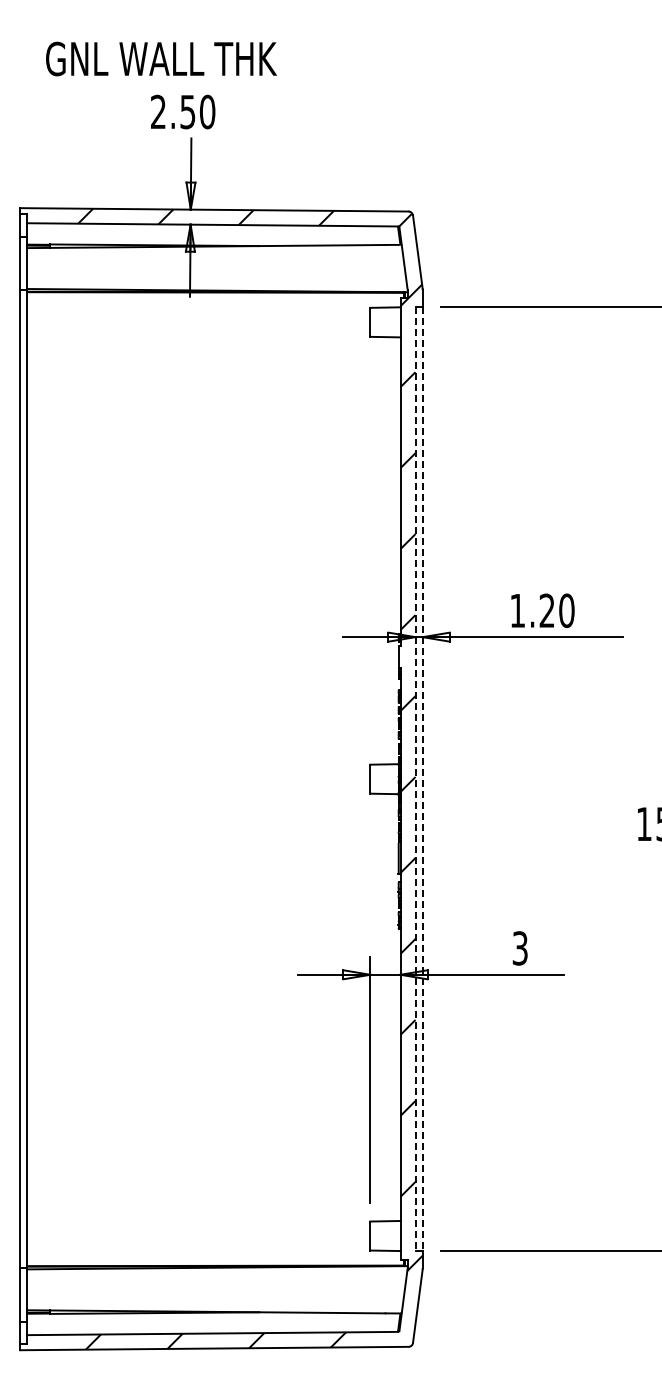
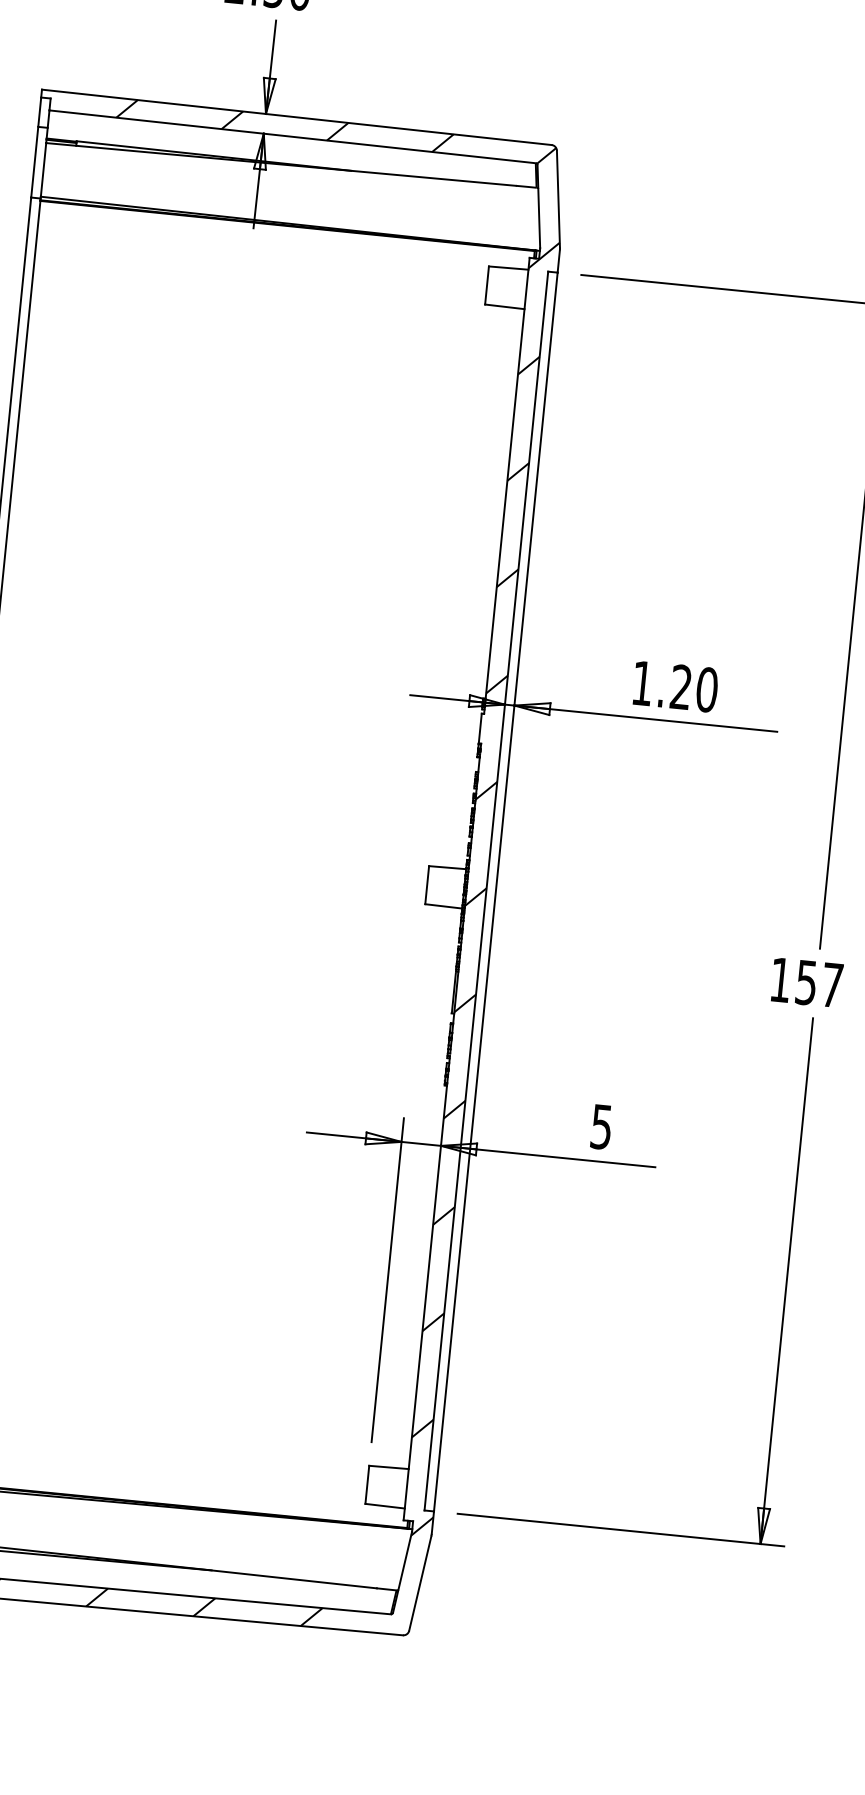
line: (415, 779) -> (486, 891), dashed -> solid
line: (422, 779) -> (495, 892), dashed -> solid
text: (520, 948) -> (601, 1127), 3 -> 5

